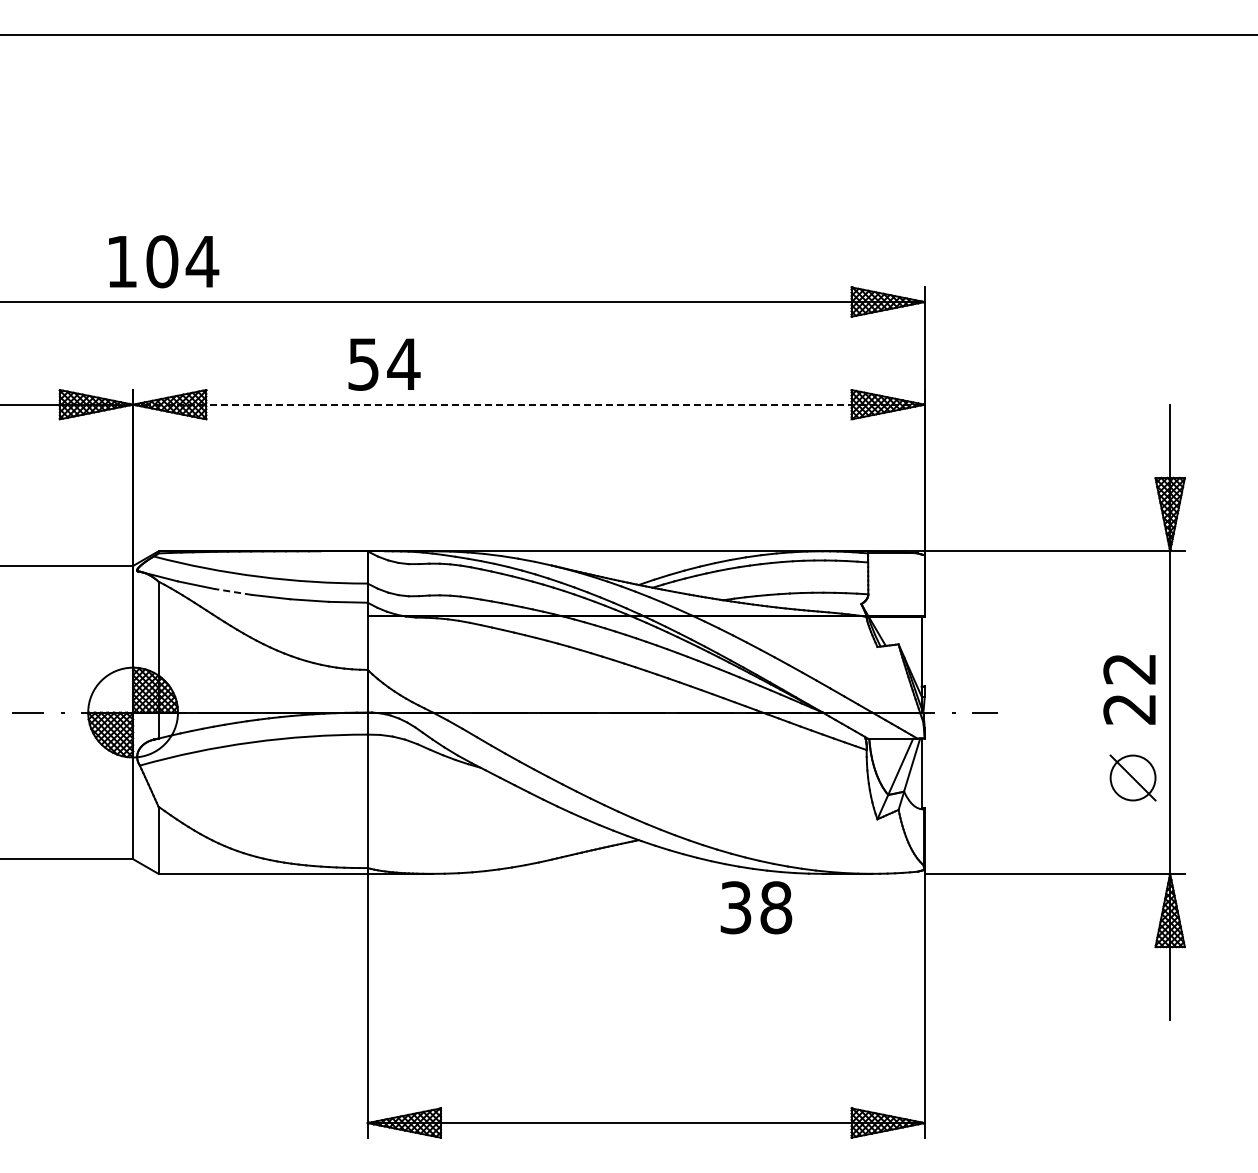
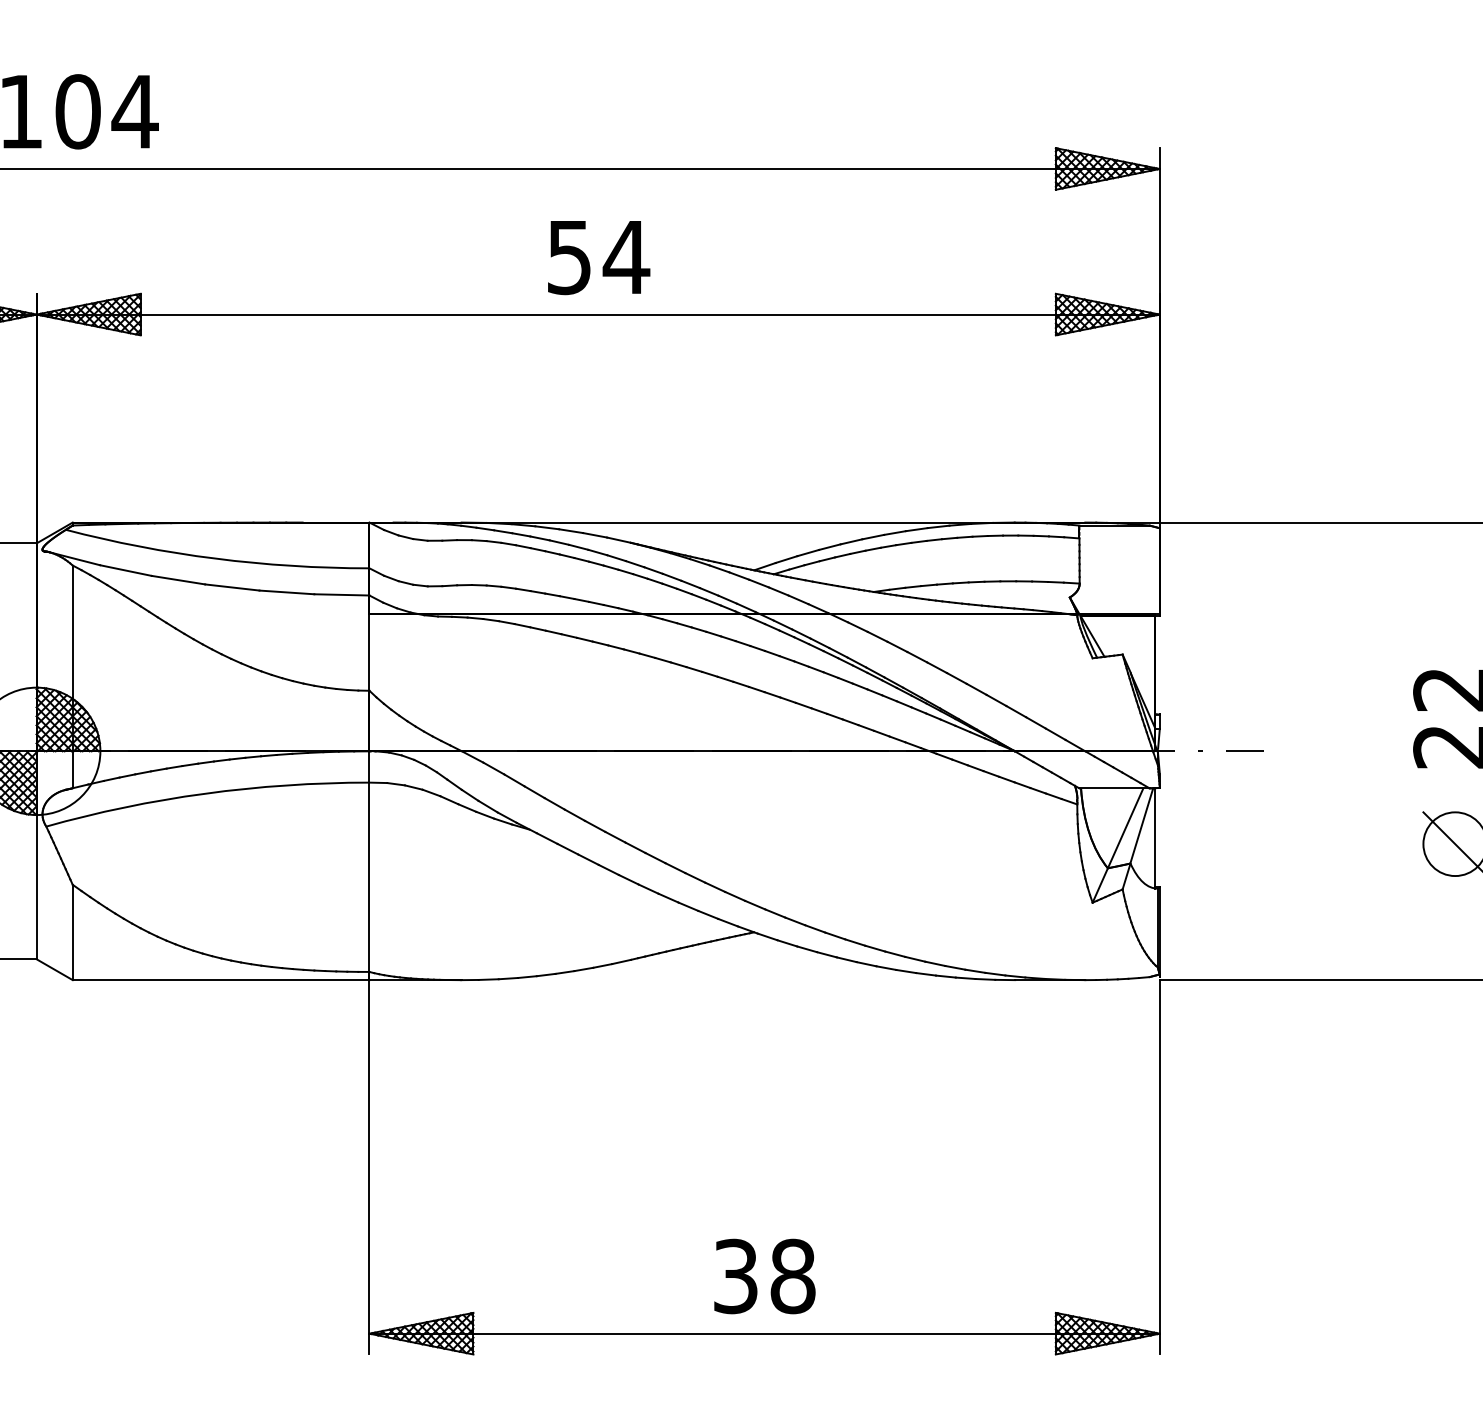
text: (384, 364) -> (599, 257), moved
line: (528, 404) -> (597, 314), dashed -> solid
line: (232, 591) -> (177, 579), dashed -> solid
text: (756, 907) -> (765, 1276), moved

